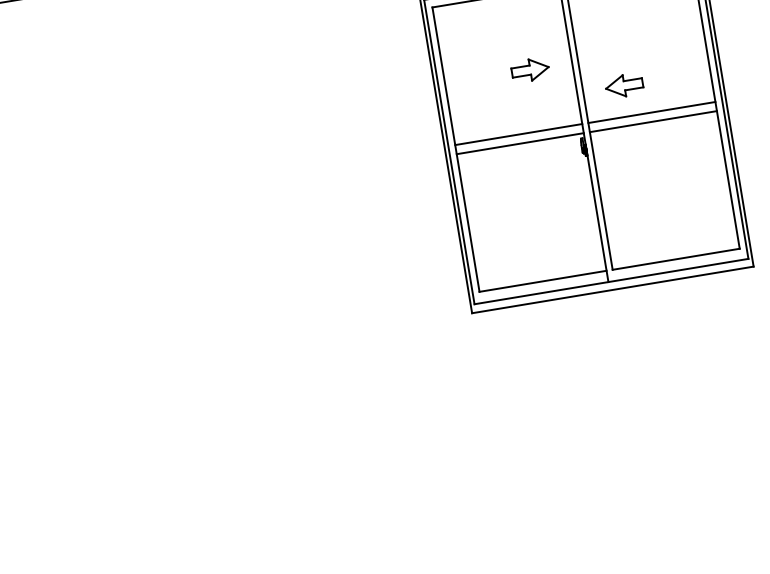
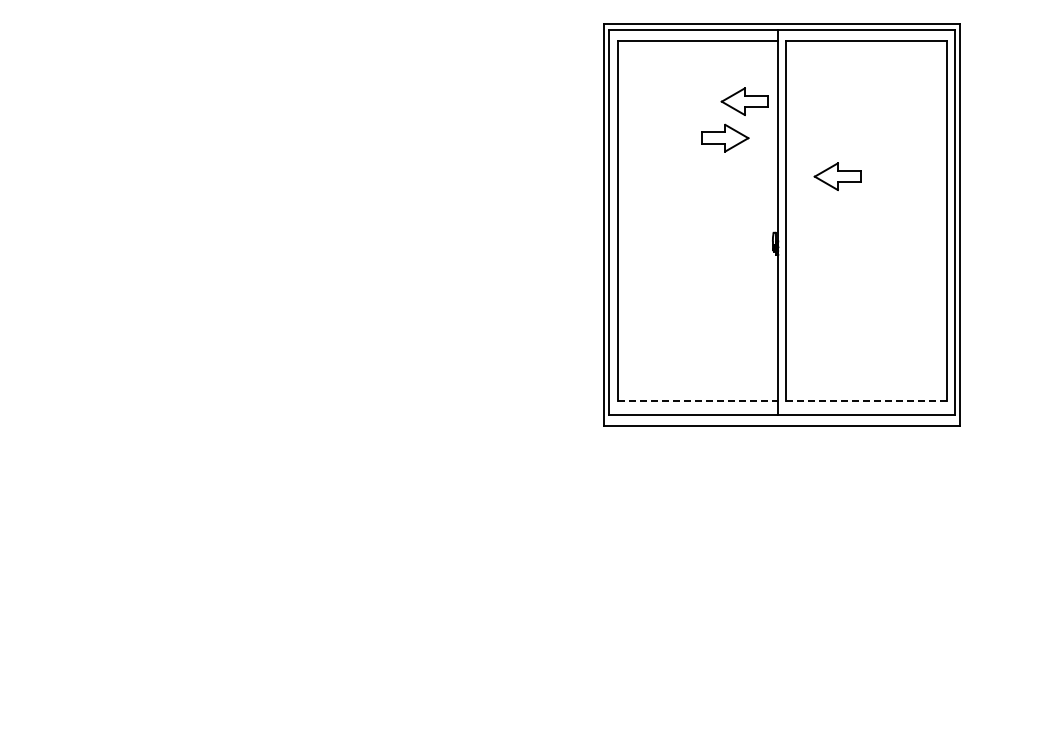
part: (540, 38) -> (744, 101), added
line: (651, 112) -> (865, 215), removed
line: (652, 121) -> (865, 226), removed
line: (518, 134) -> (697, 215), removed
line: (519, 143) -> (697, 226), removed
line: (676, 259) -> (866, 400), solid -> dashed
line: (543, 281) -> (698, 400), solid -> dashed

